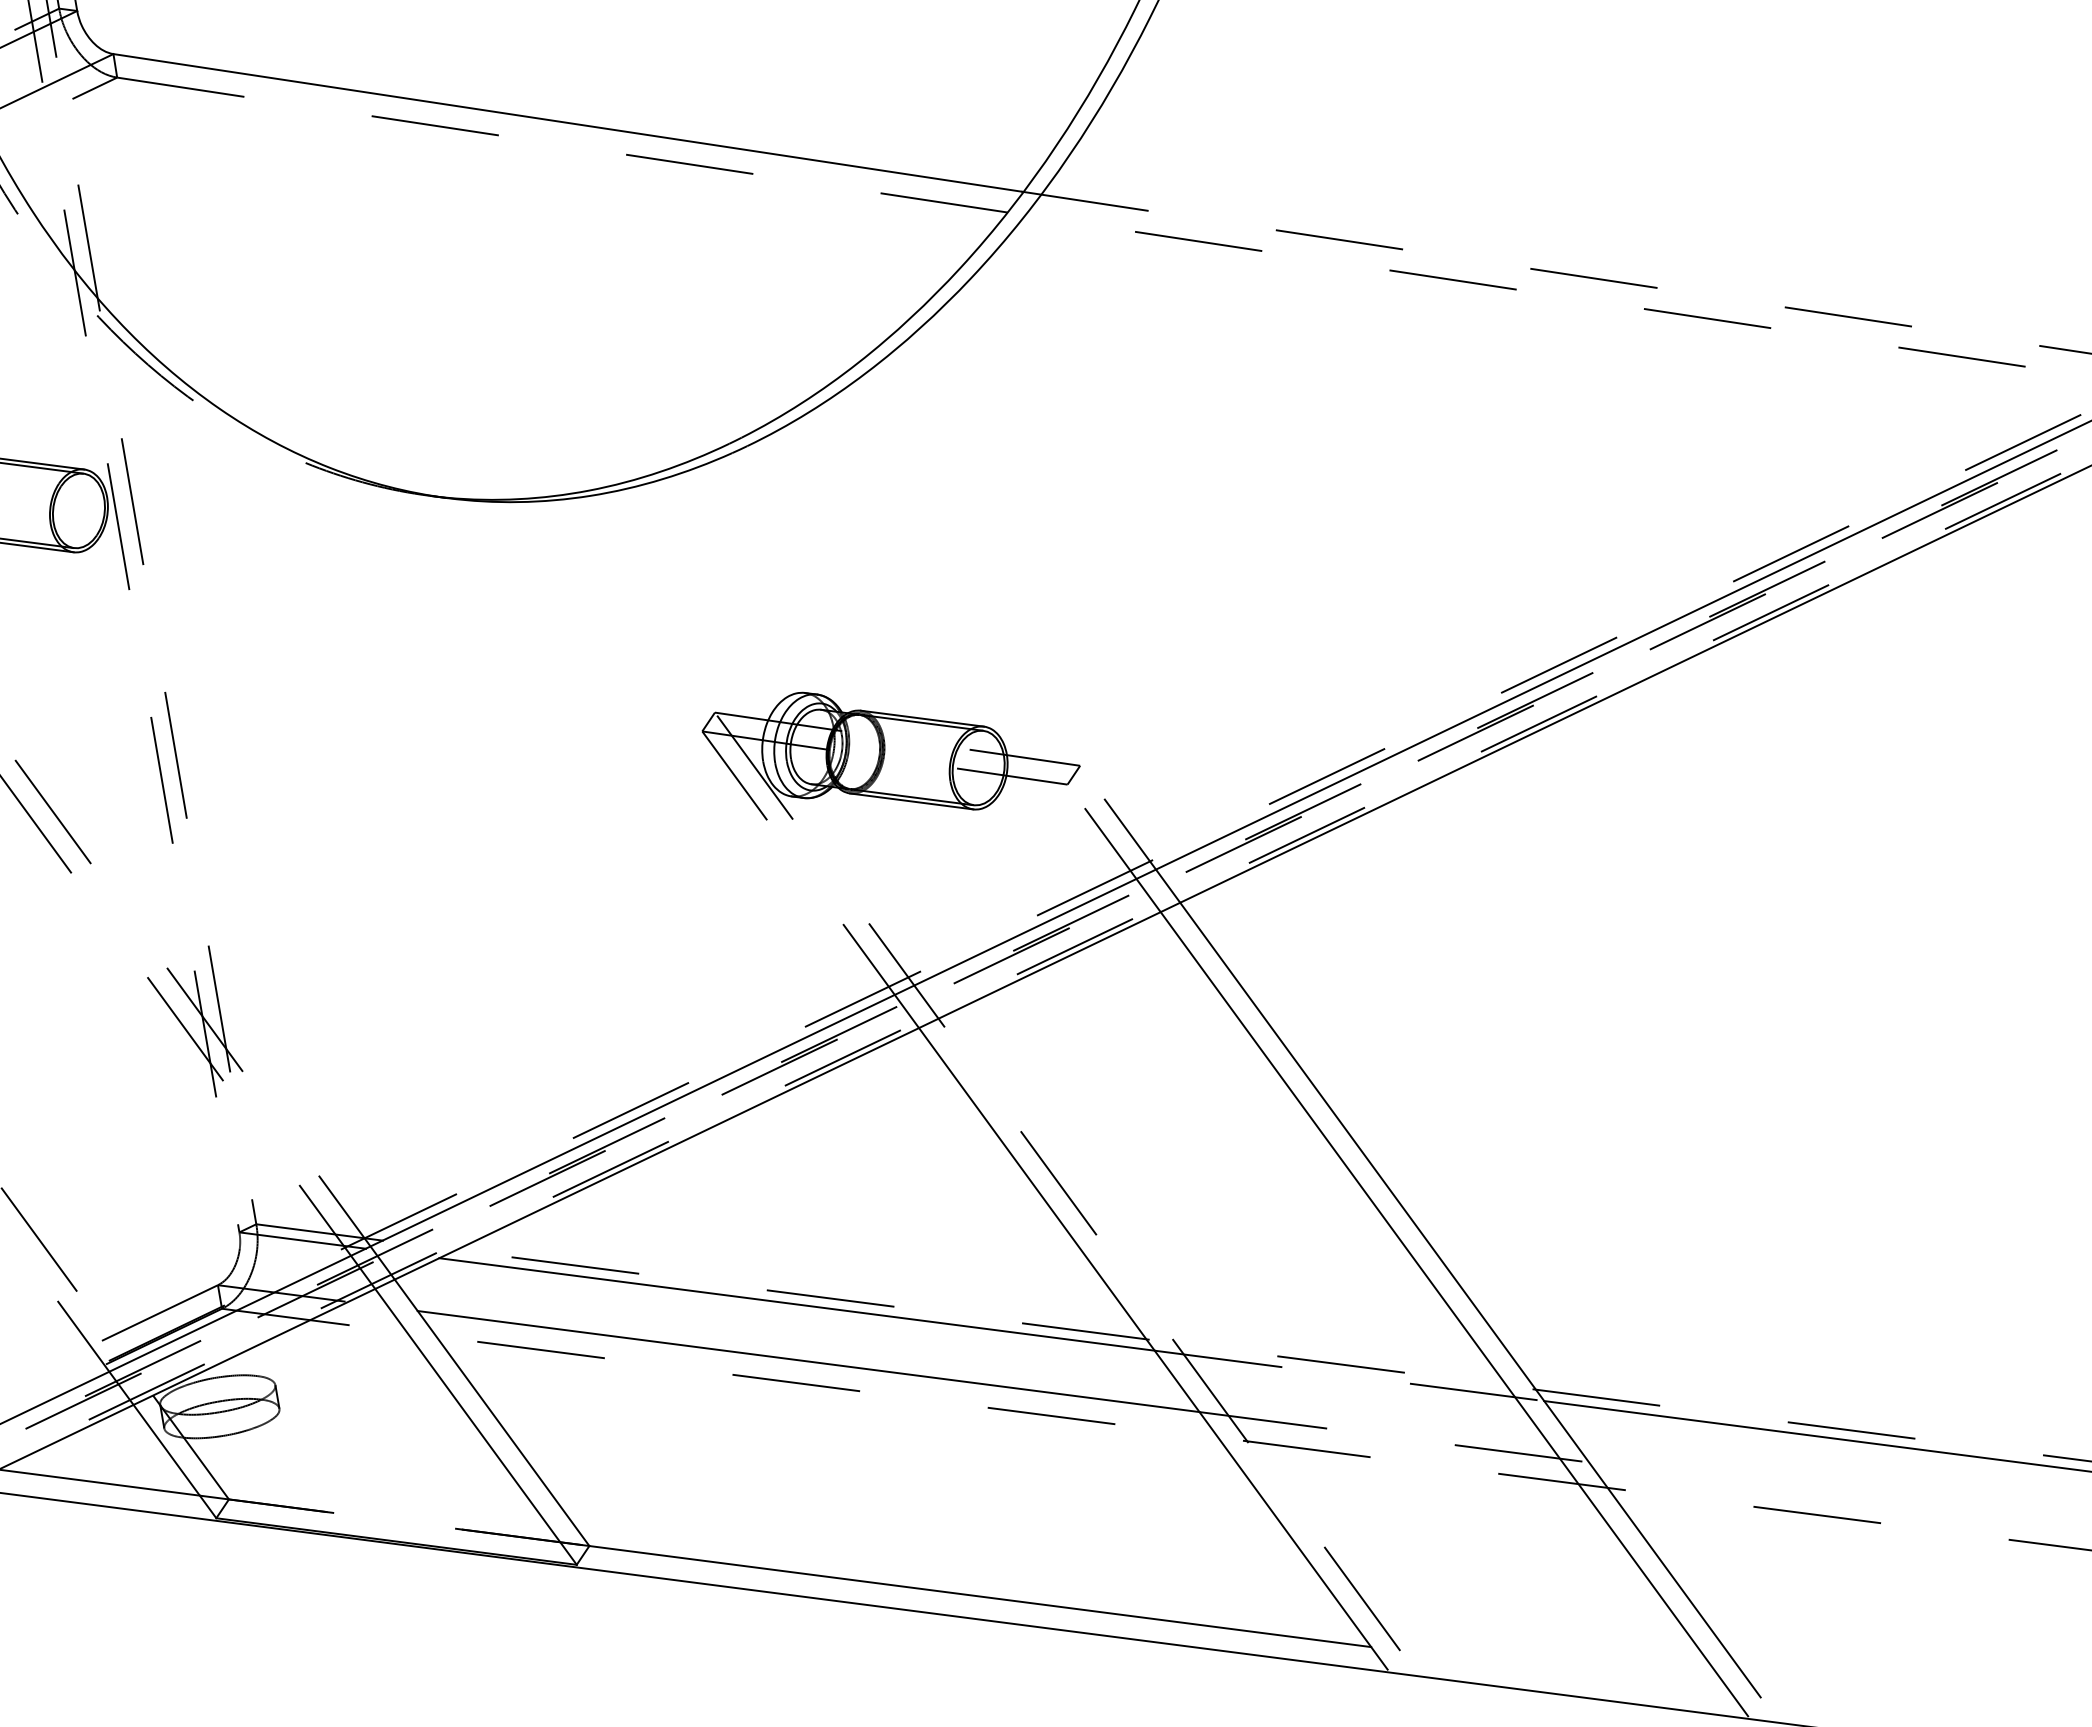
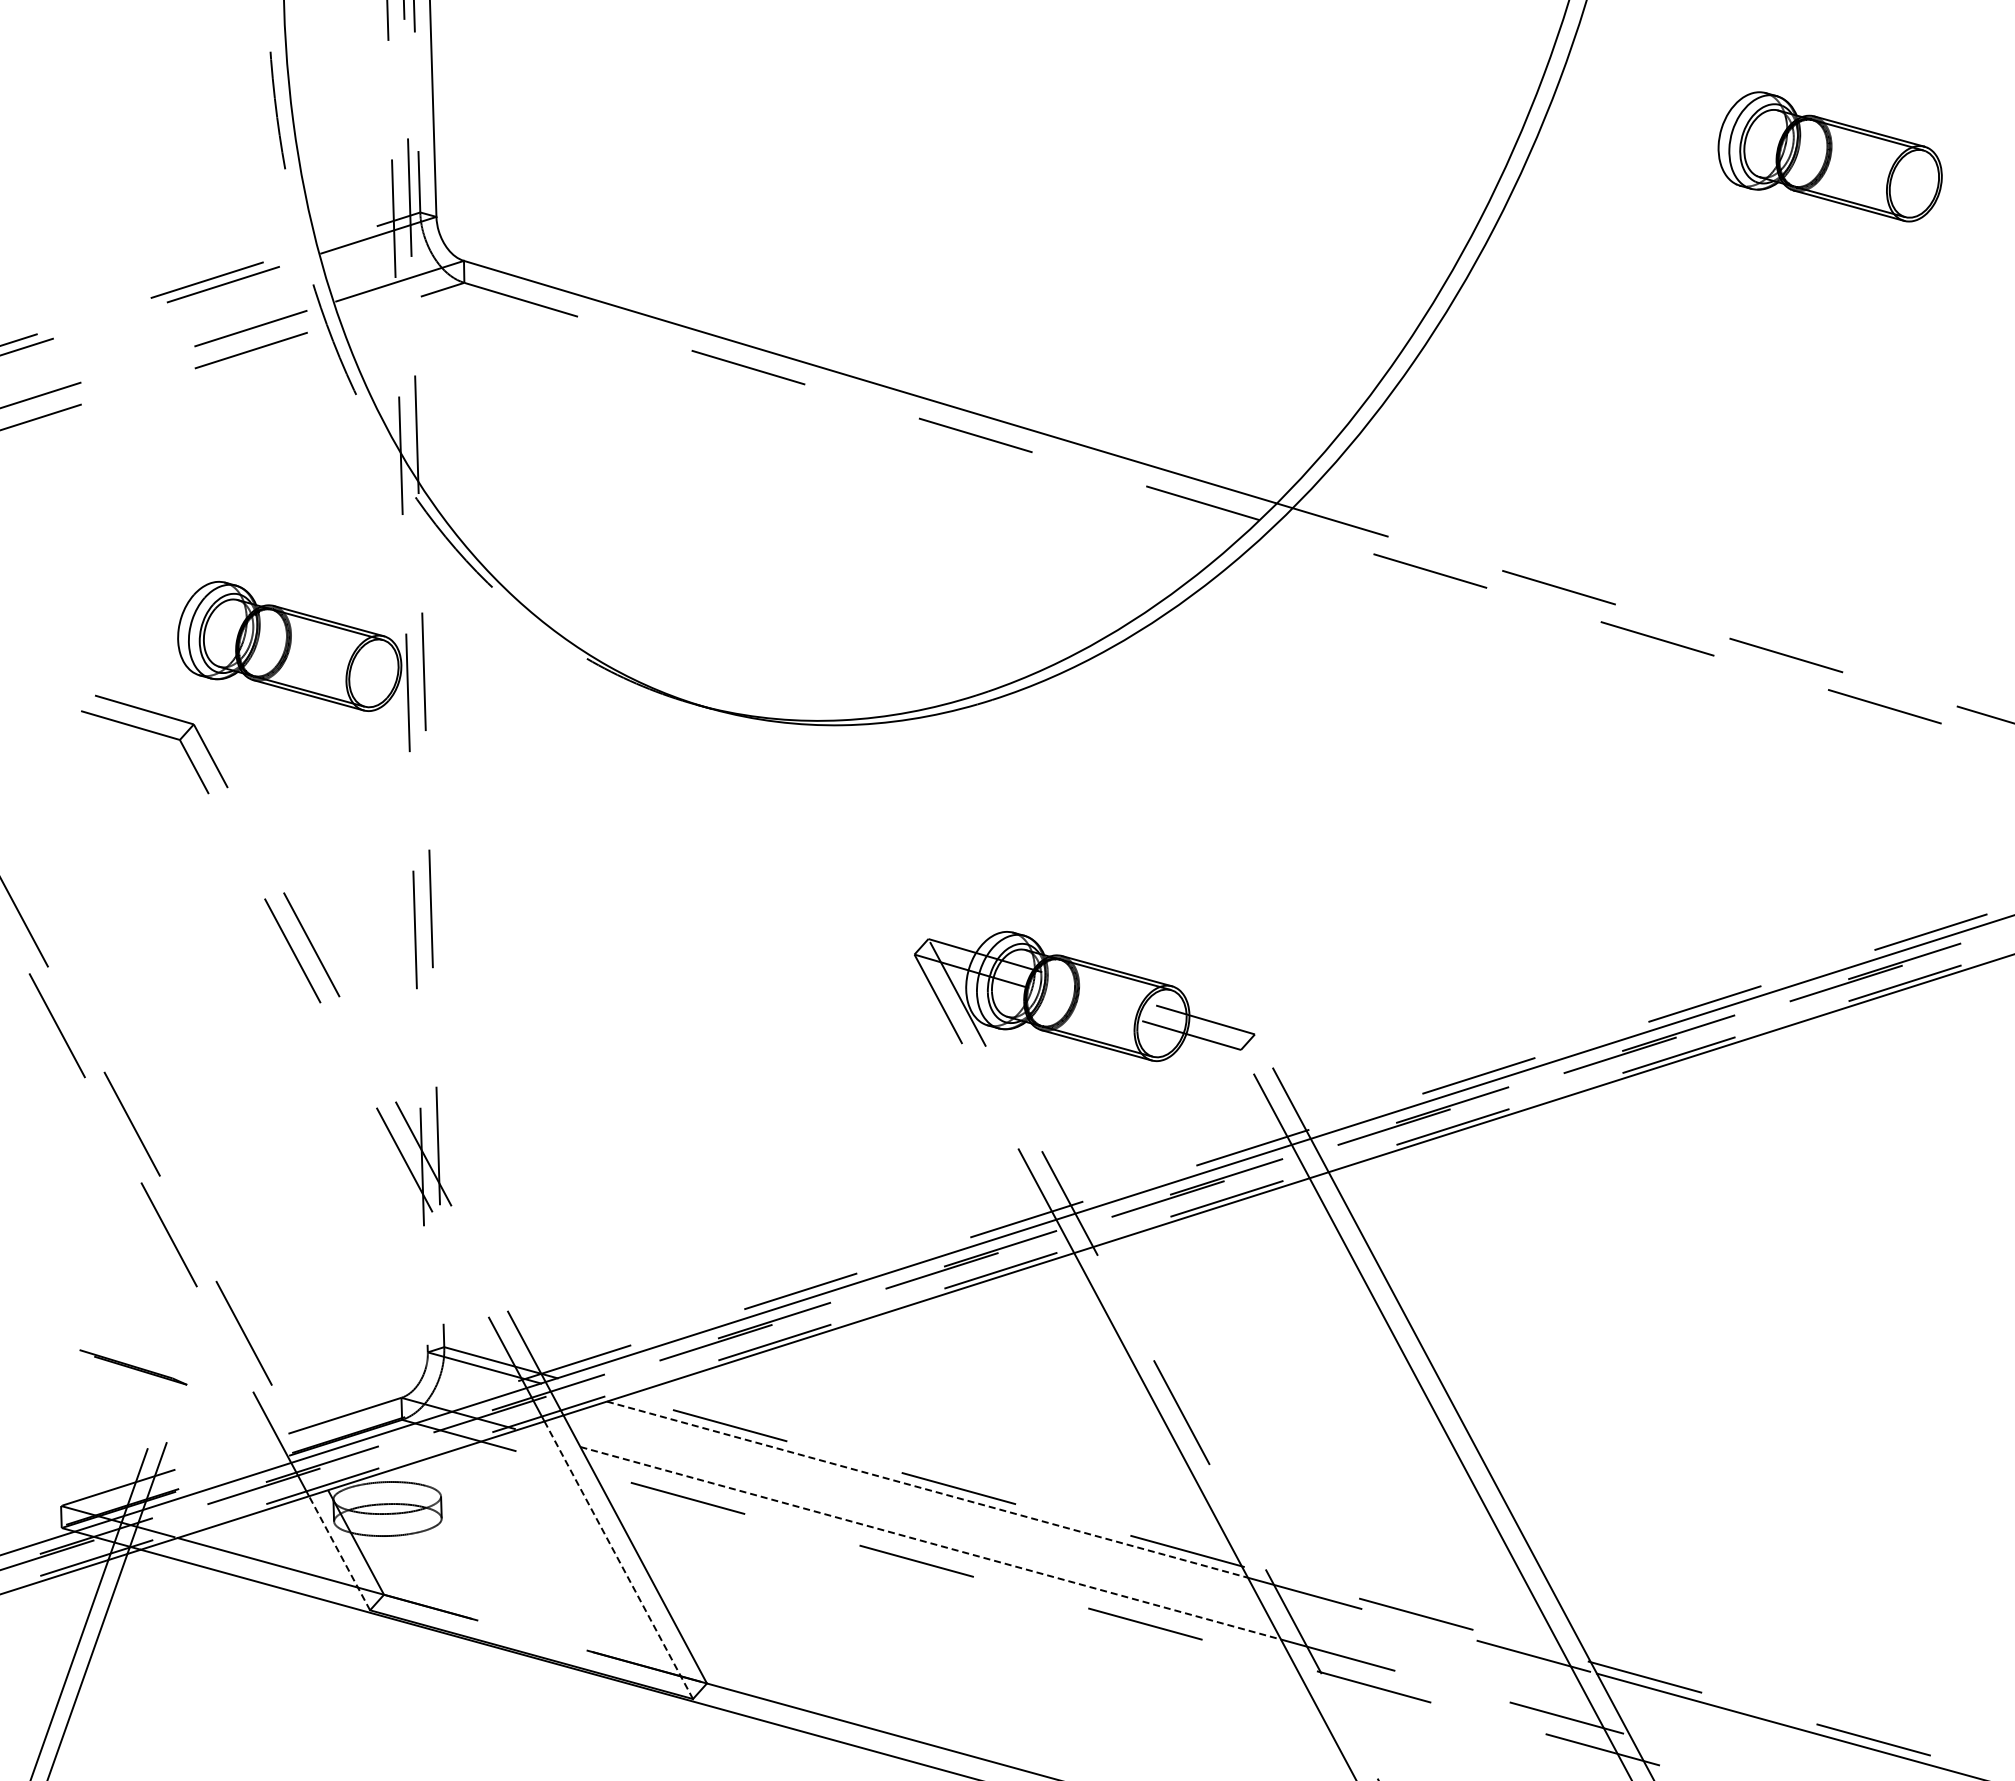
line: (797, 1304) -> (927, 1489), solid -> dashed
line: (809, 1361) -> (931, 1543), solid -> dashed
line: (475, 1426) -> (618, 1559), solid -> dashed
line: (174, 1461) -> (339, 1553), solid -> dashed

